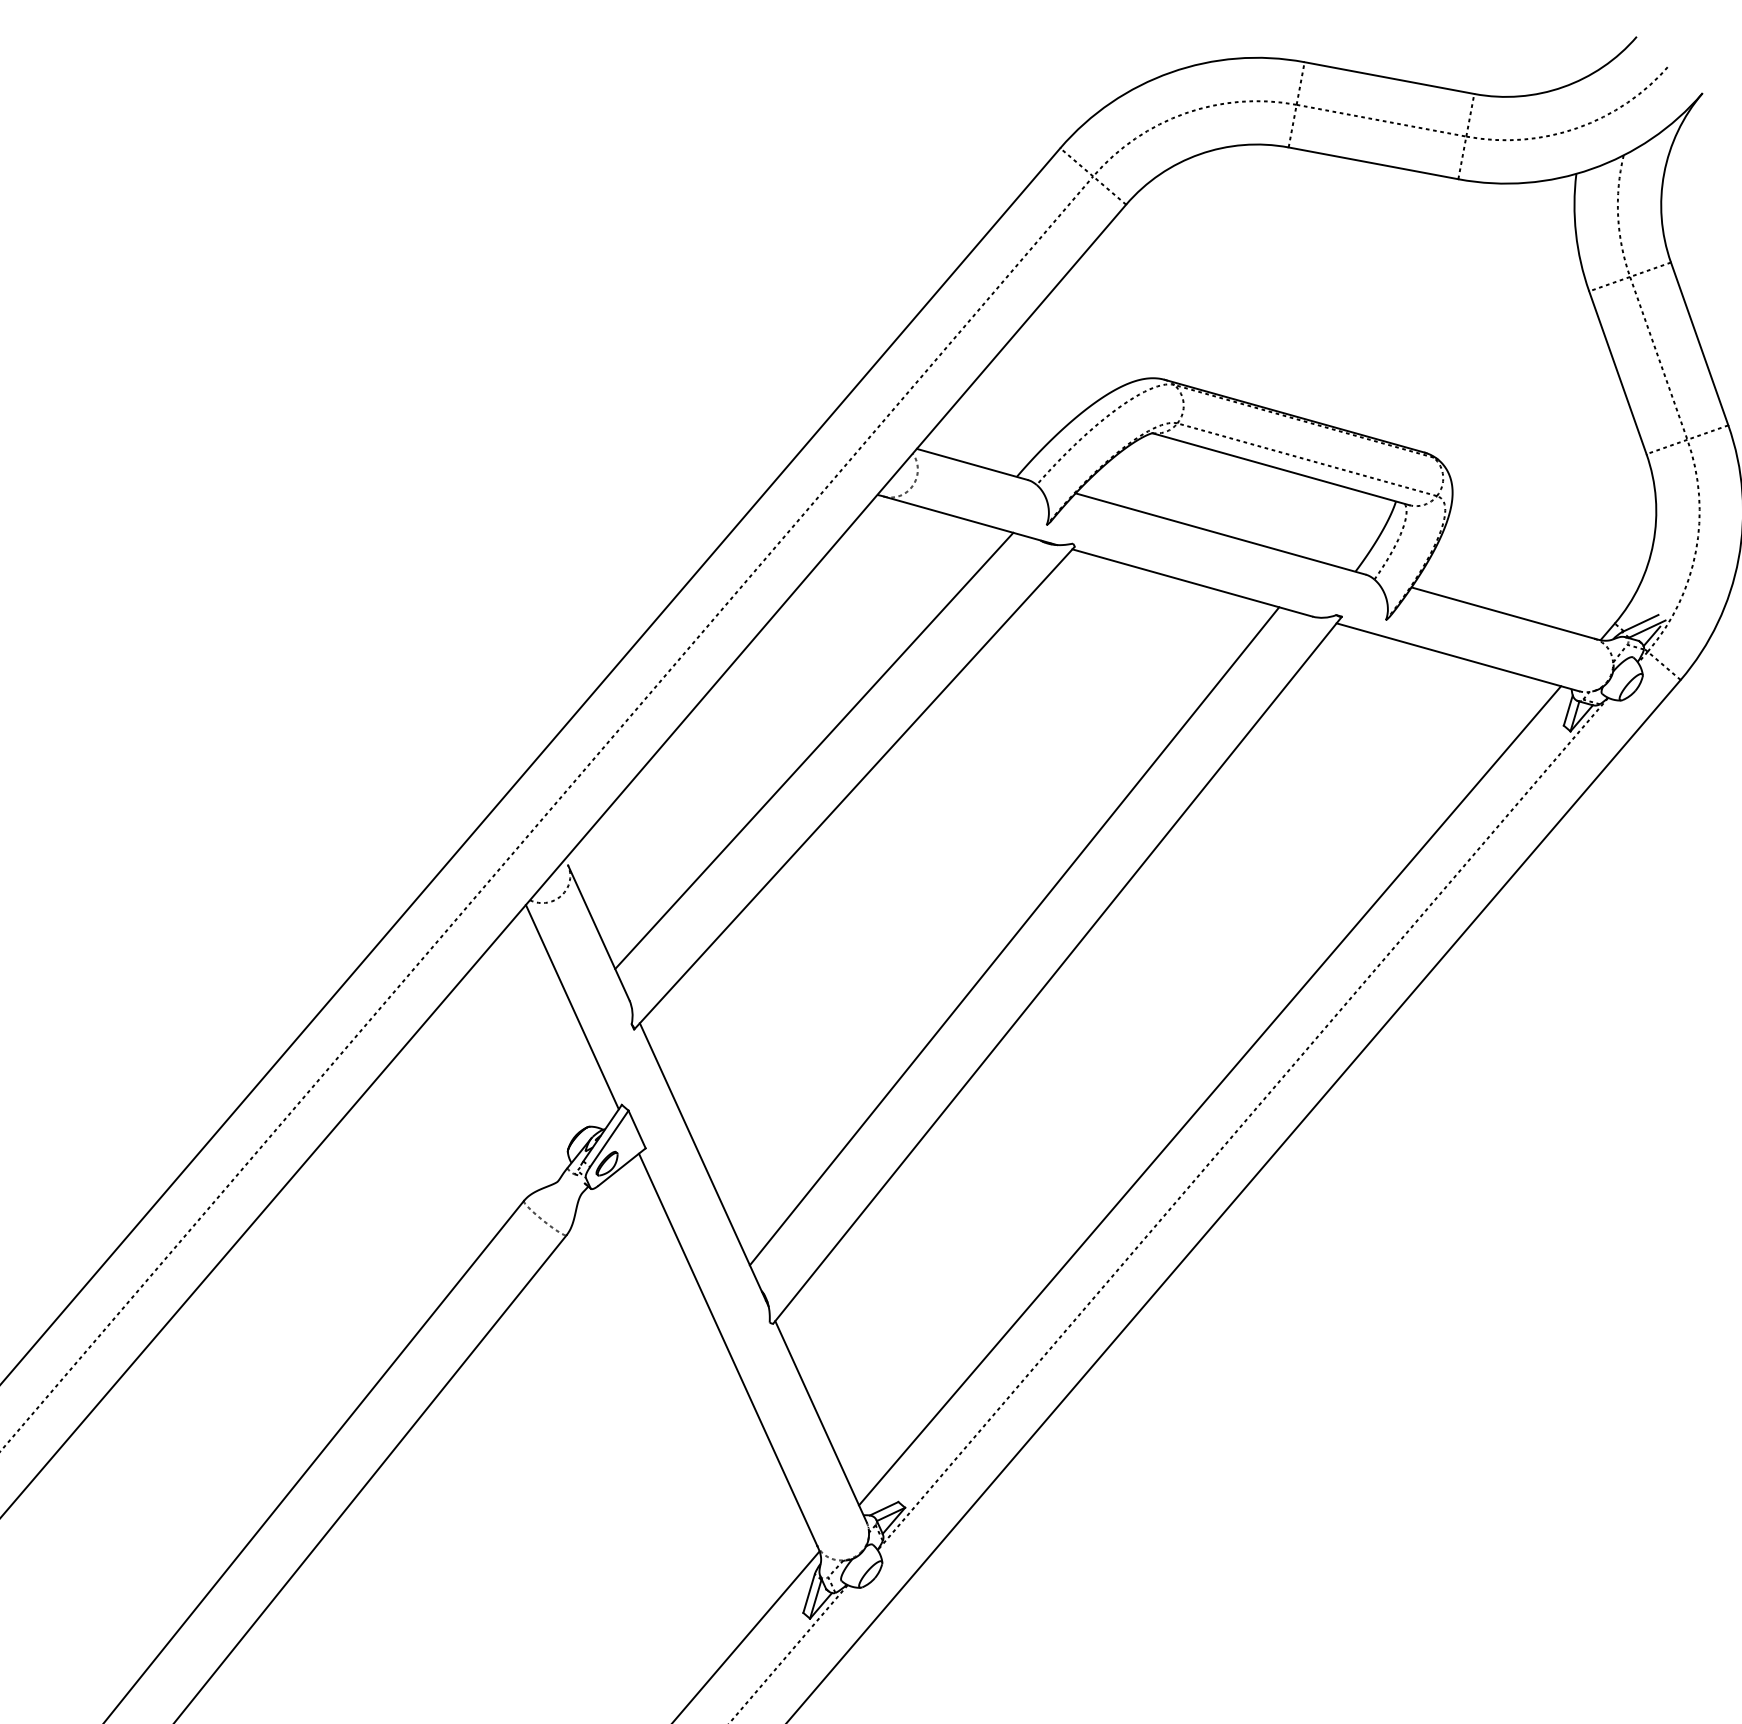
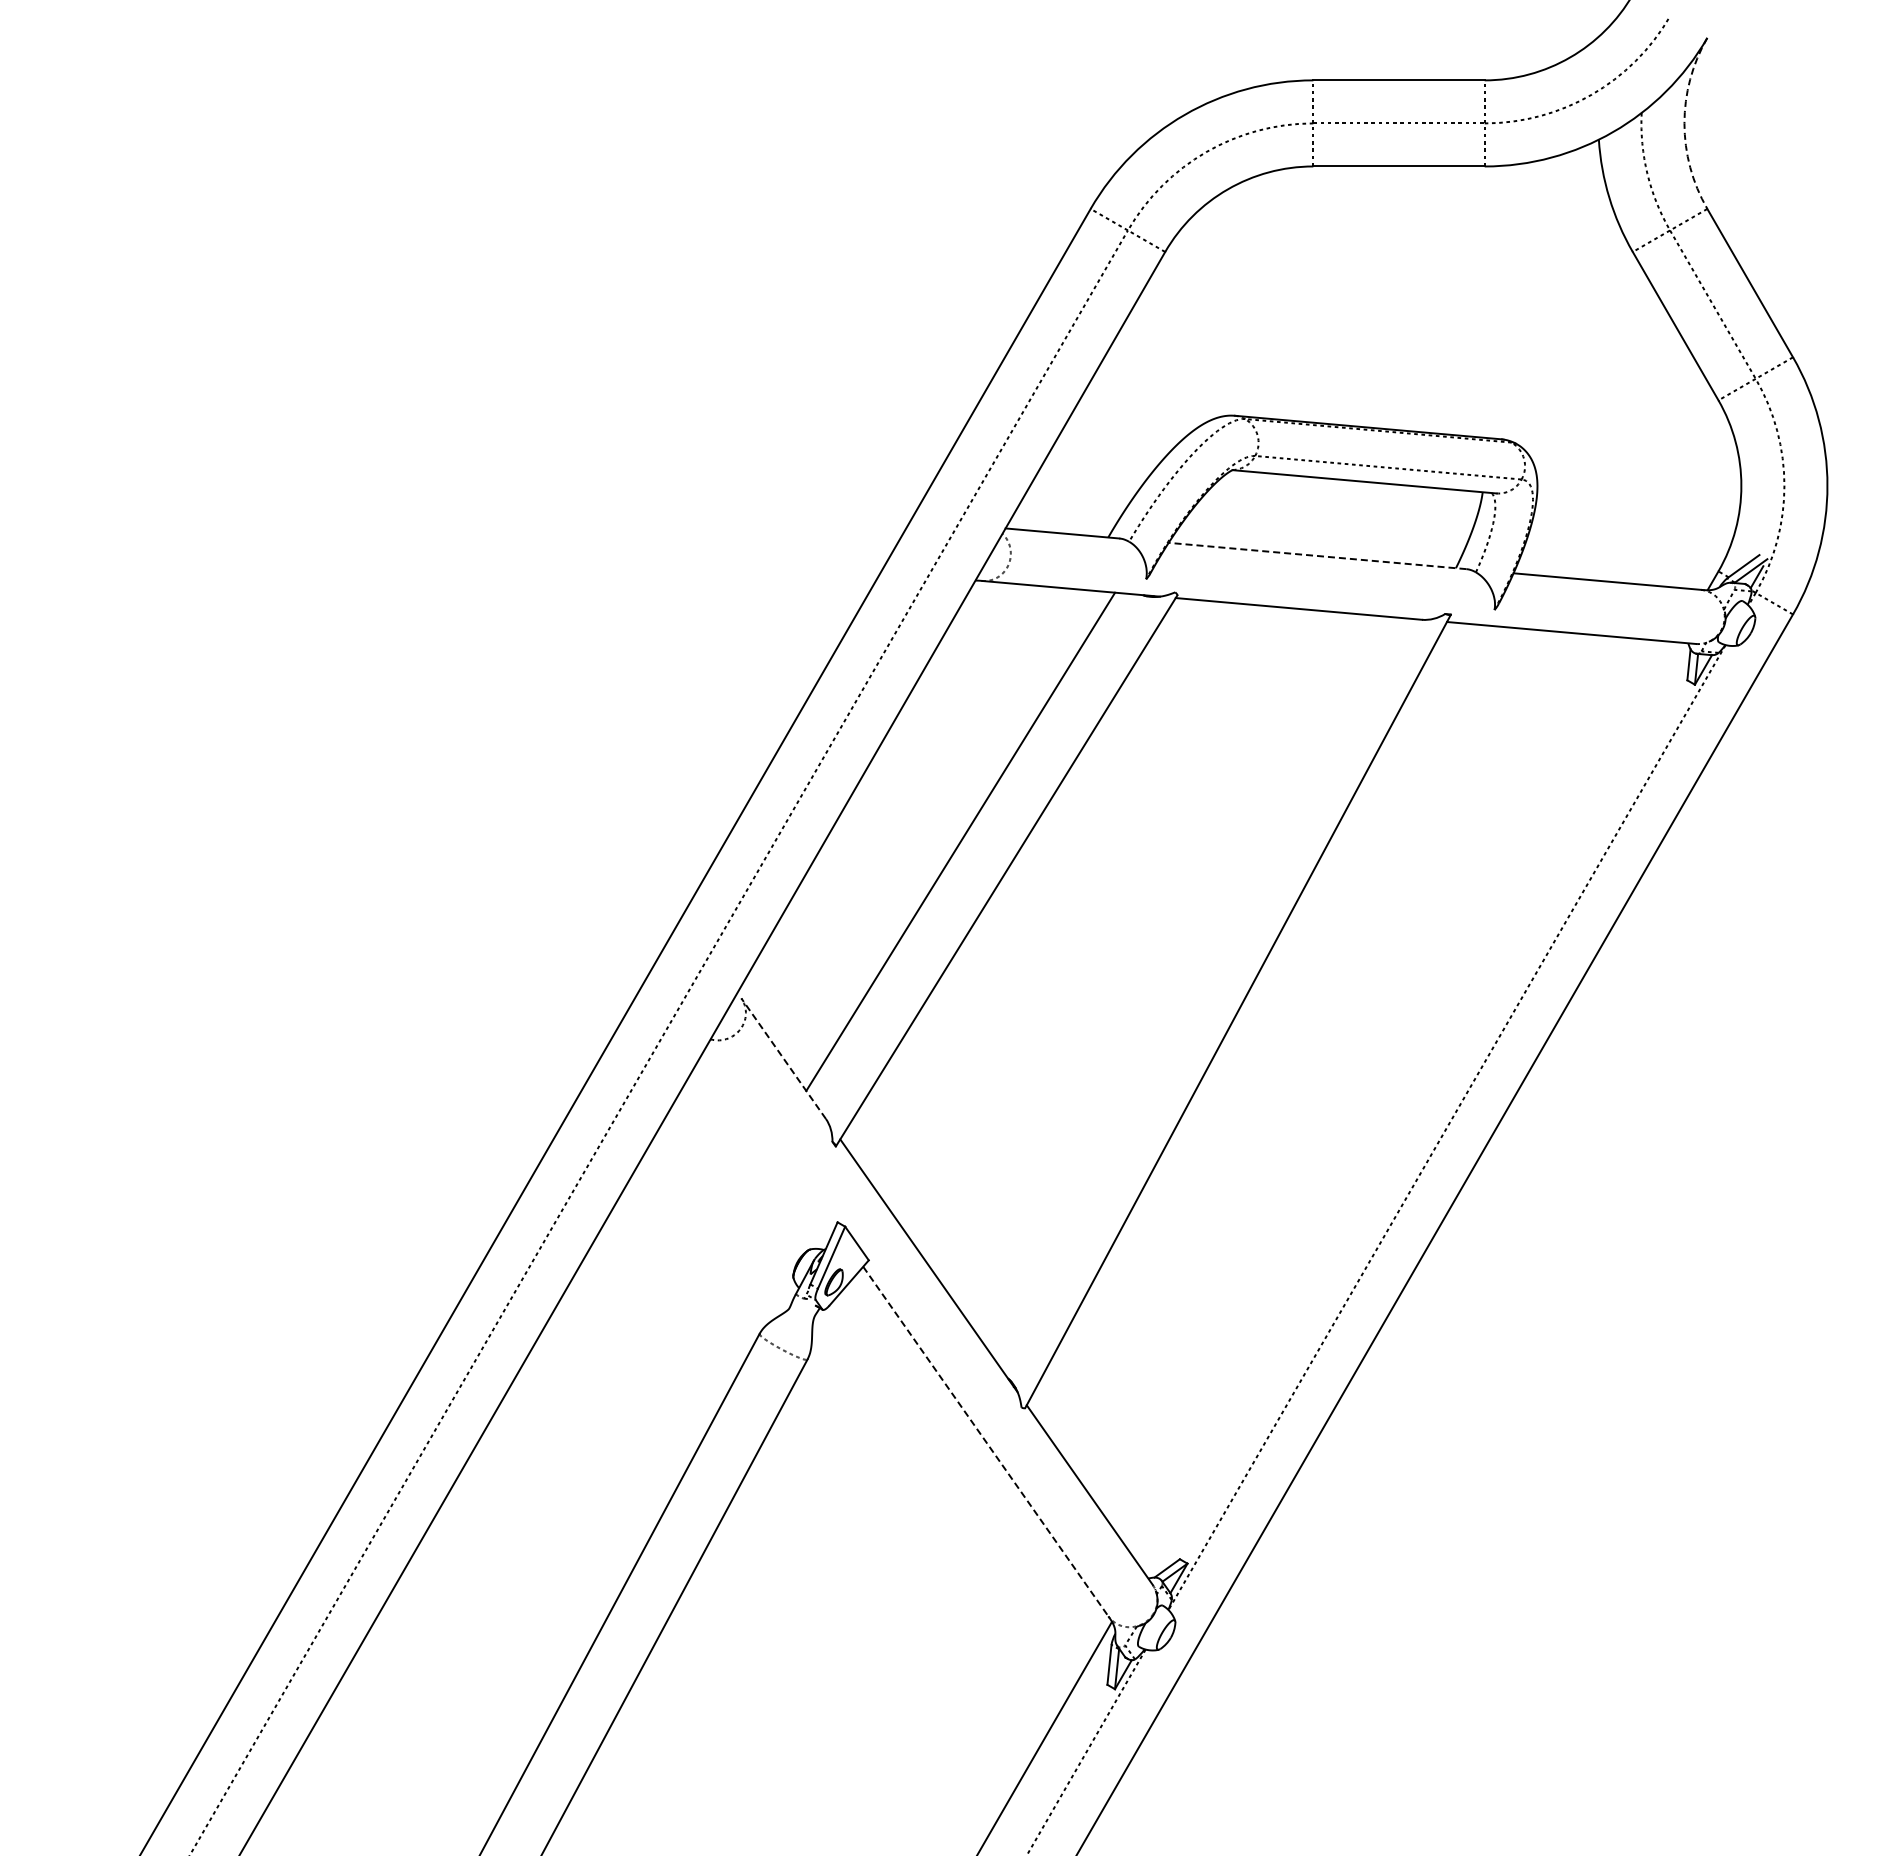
arc: (1664, 173) -> (1684, 123), solid -> dashed
line: (1220, 533) -> (1317, 555), solid -> dashed
line: (598, 932) -> (783, 1058), solid -> dashed
line: (1014, 935) -> (1189, 985), removed
line: (572, 1006) -> (771, 1135), removed
line: (1209, 1095) -> (1409, 1105), removed
line: (727, 1349) -> (985, 1441), solid -> dashed

